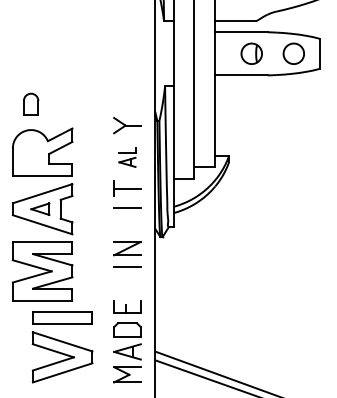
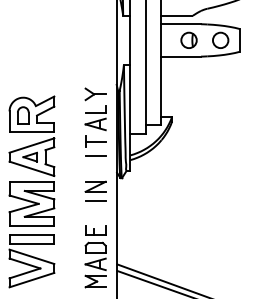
part: (31, 103) -> (23, 114), moved
part: (127, 157) -> (95, 118), size x1.67
part: (62, 347) -> (31, 261), moved

